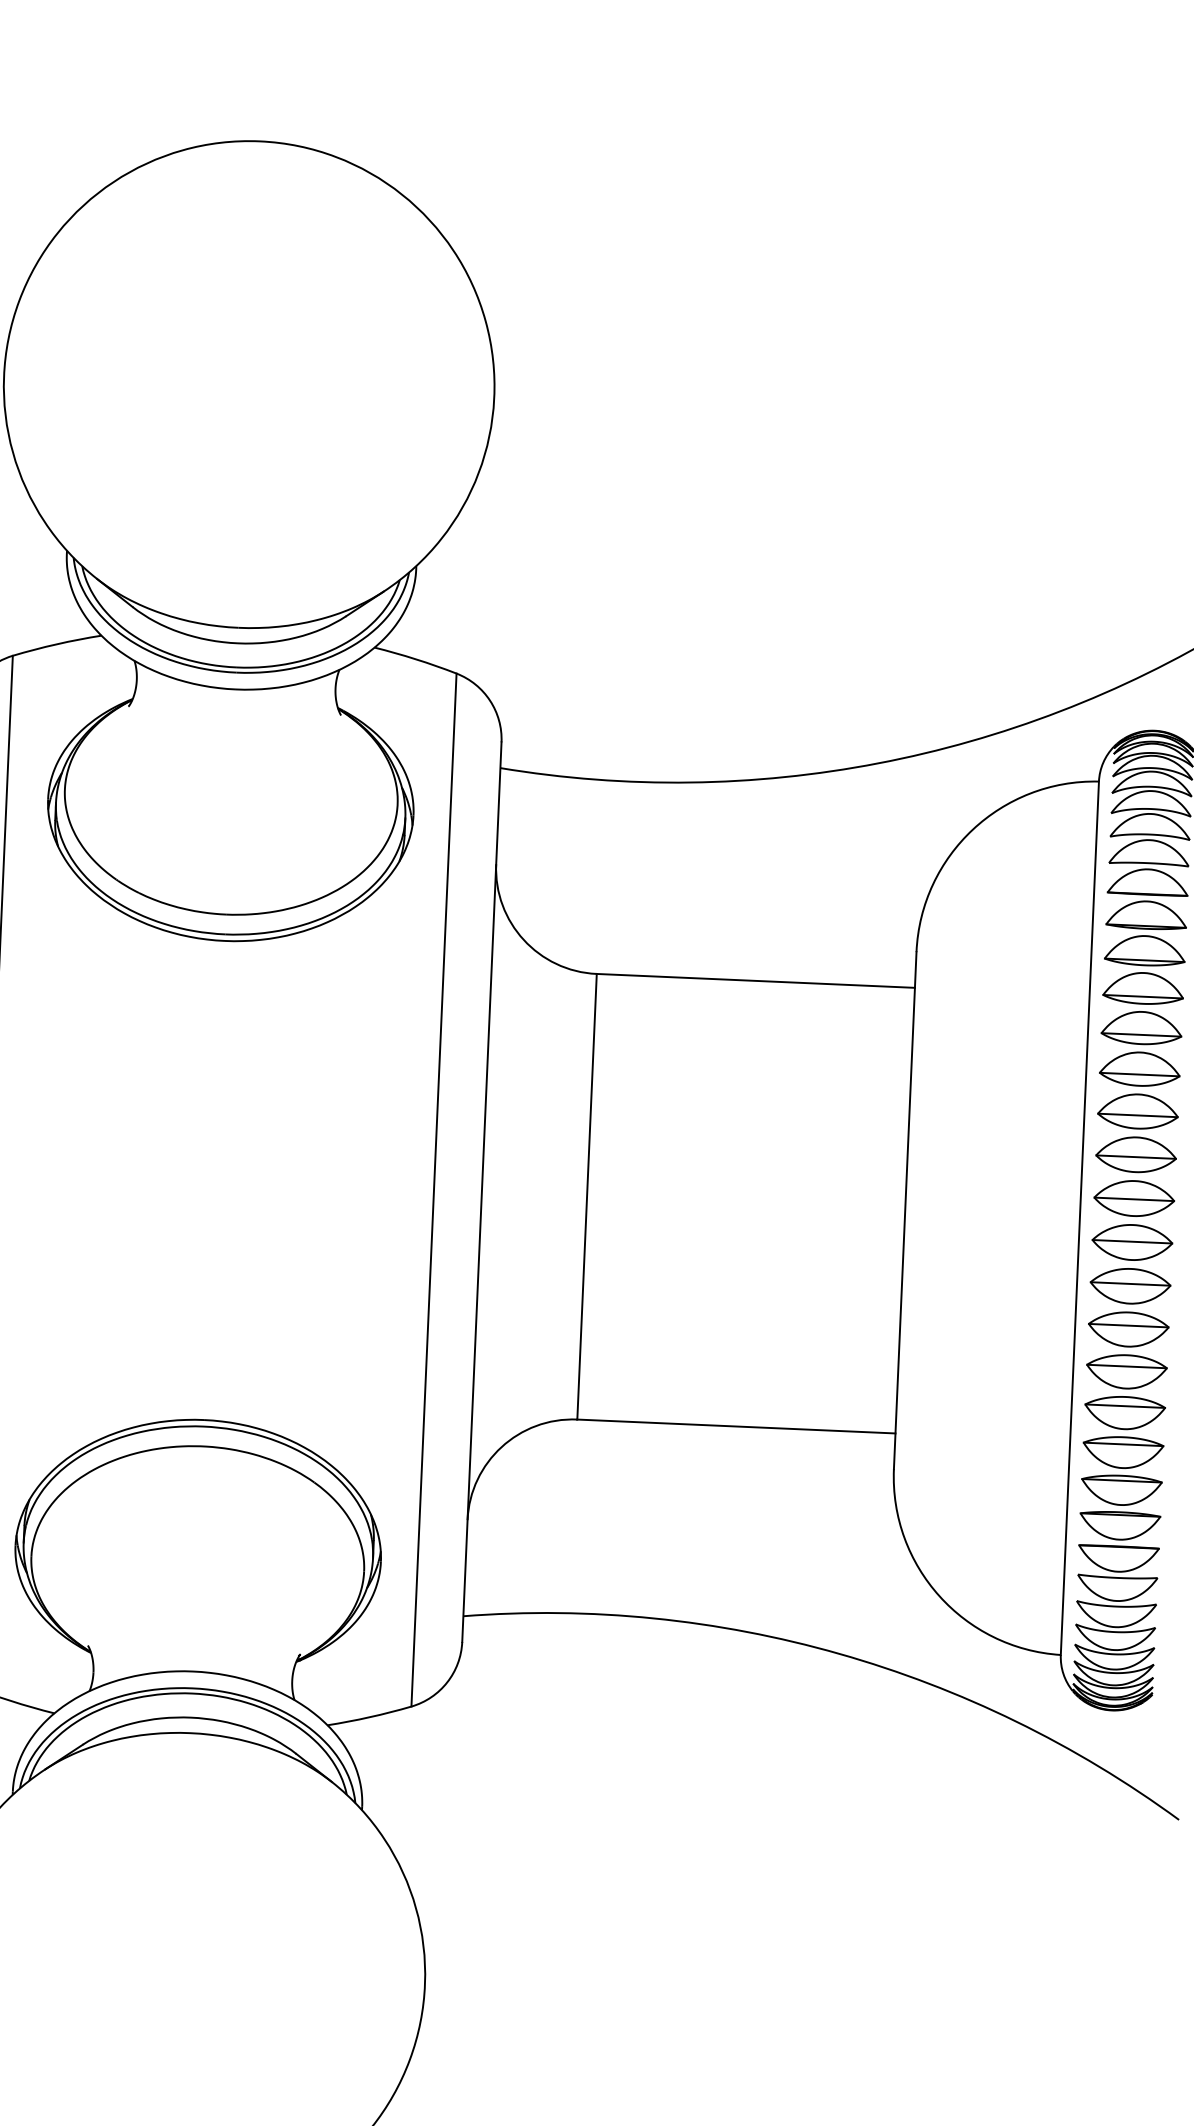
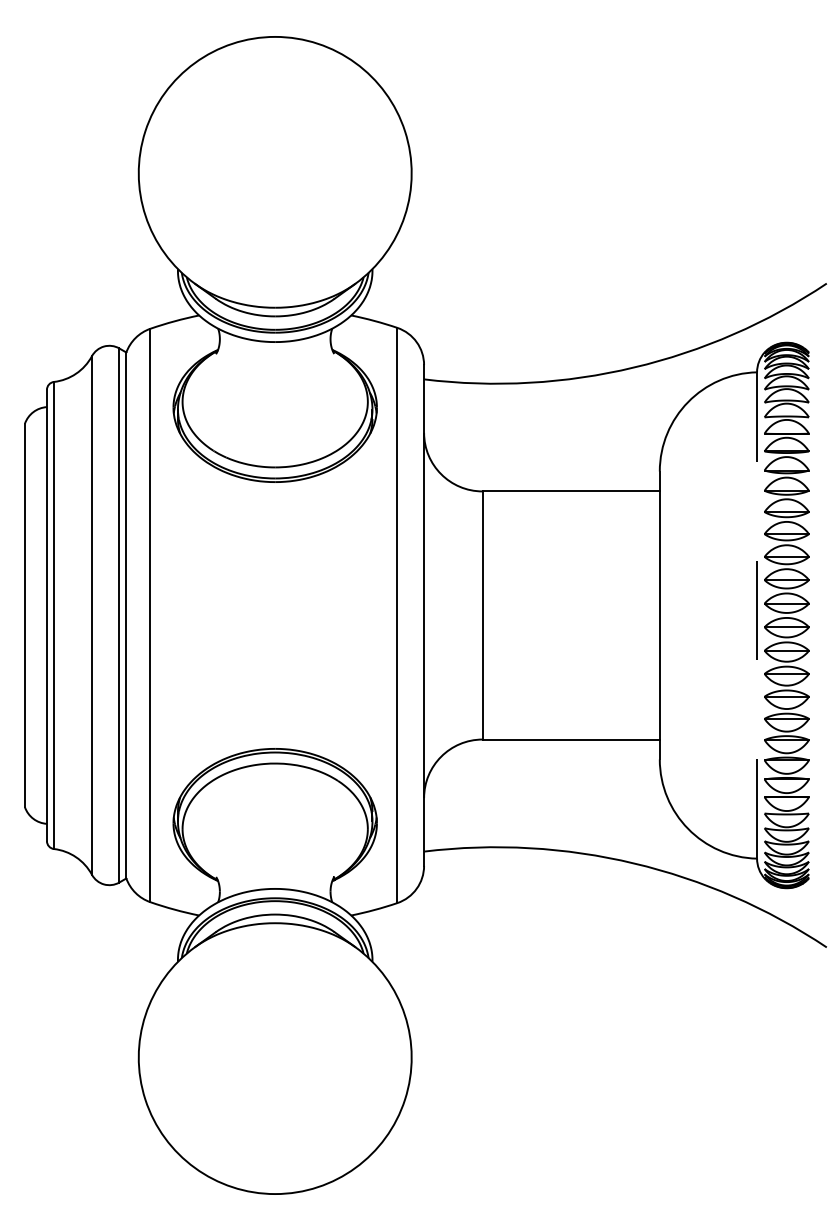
line: (1080, 1216) -> (757, 614), solid -> dashed

